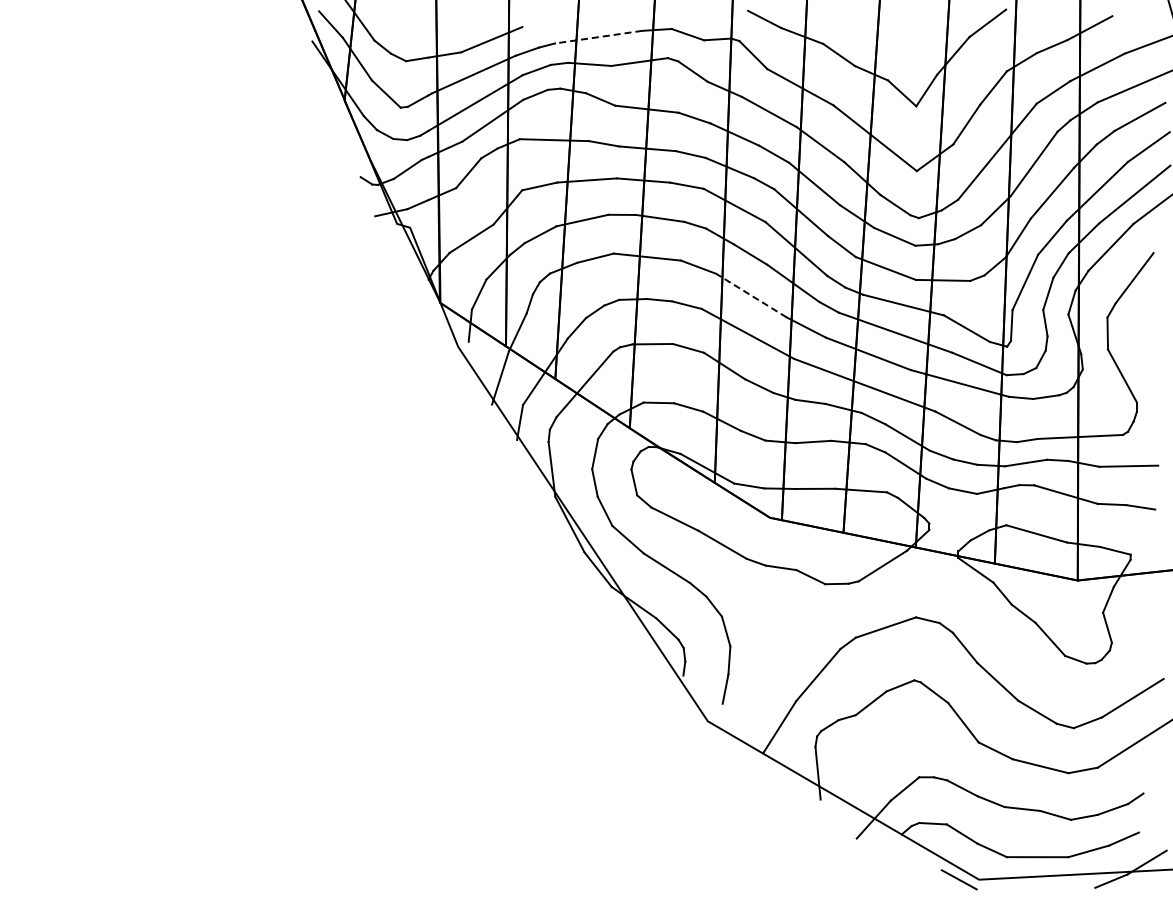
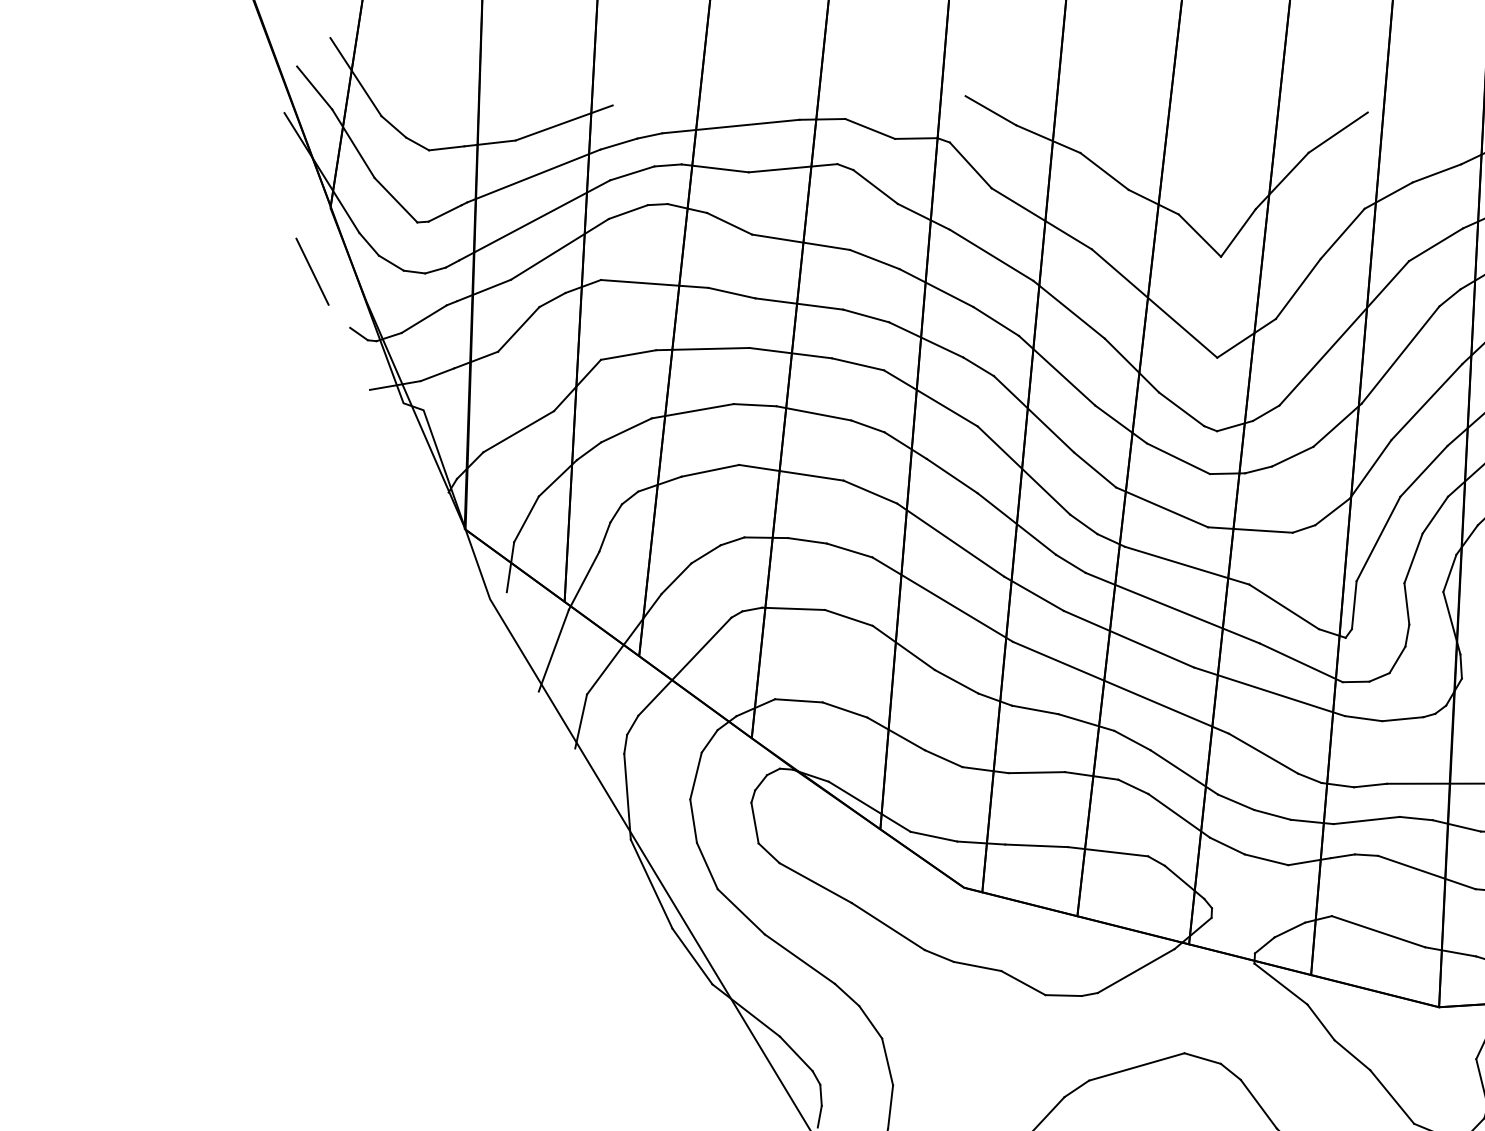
line: (598, 37) -> (730, 127), dashed -> solid
line: (334, 141) -> (311, 270), added
line: (751, 295) -> (950, 539), dashed -> solid

